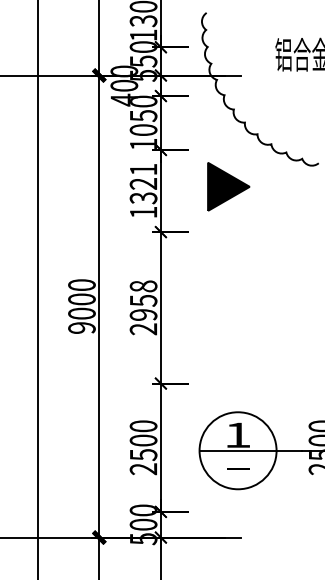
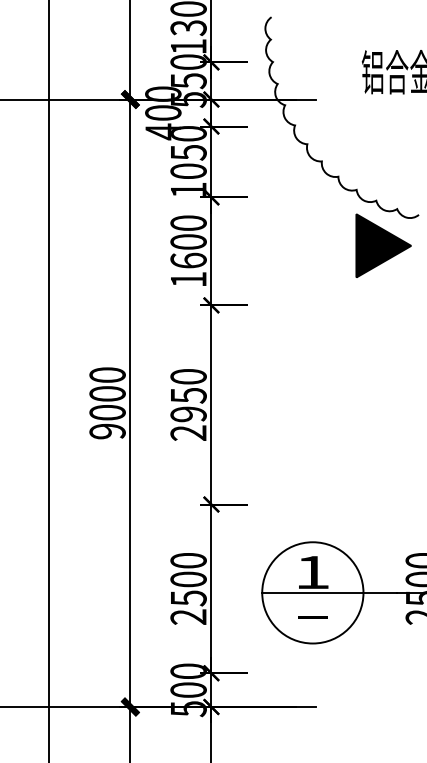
text: (143, 183) -> (188, 241), 1321 -> 1600
part: (228, 186) -> (383, 245), moved
text: (143, 286) -> (188, 376), 2958 -> 2950

